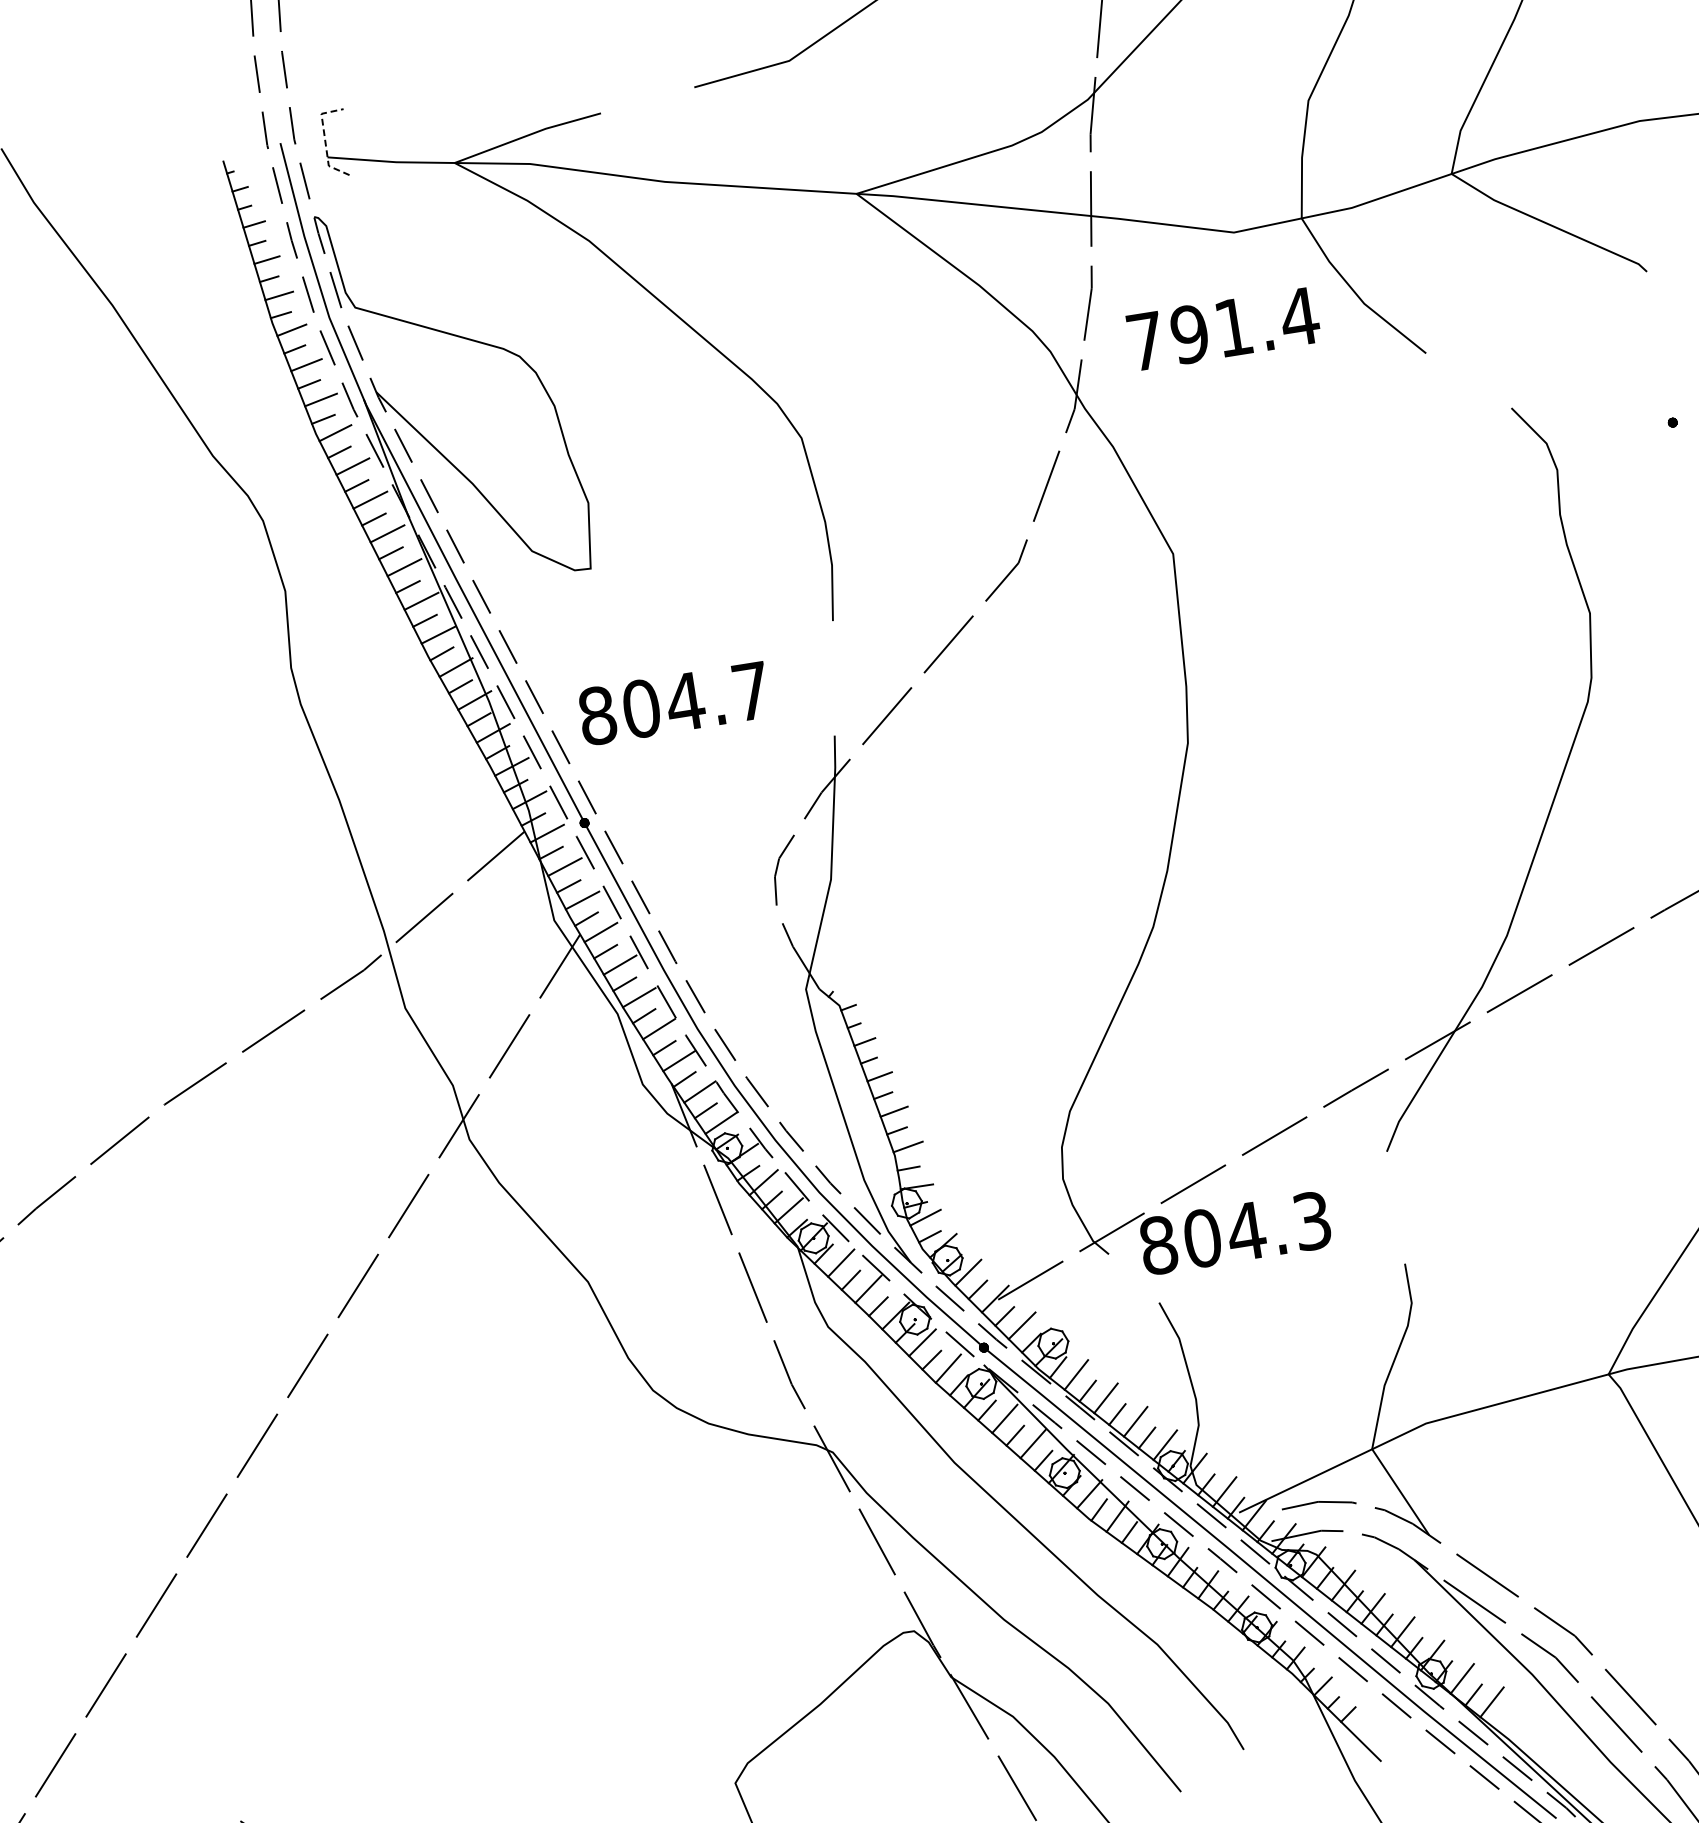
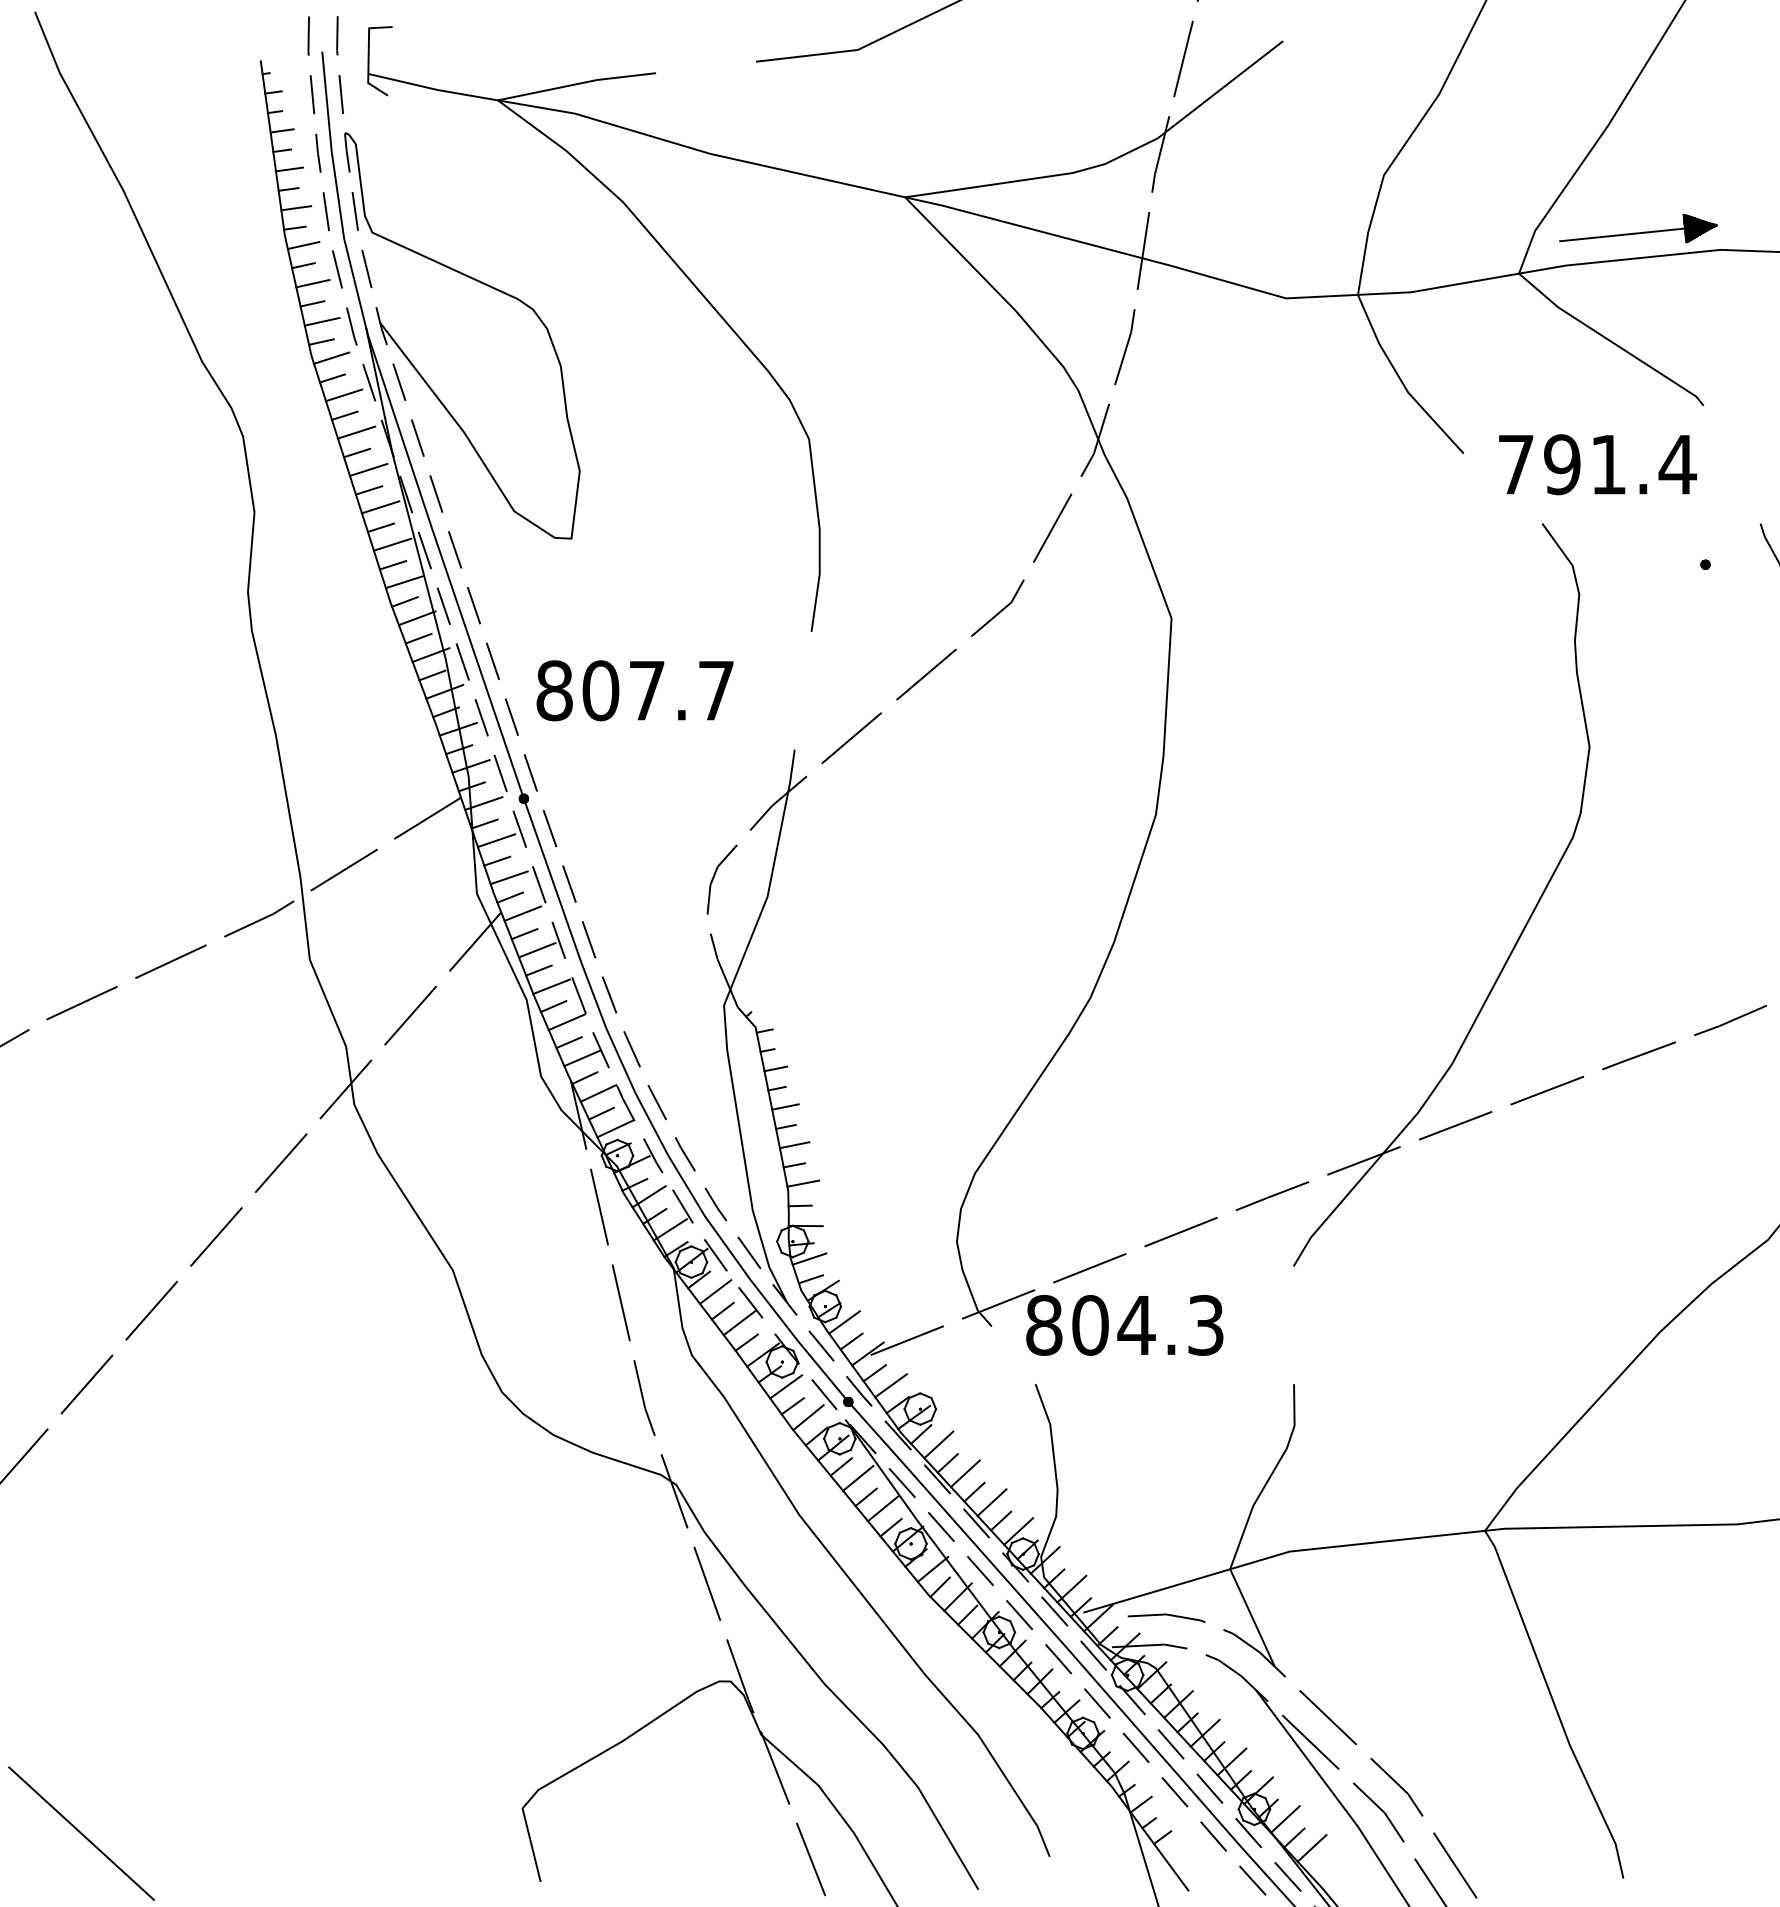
part: (1558, 113) -> (1638, 228), added
line: (324, 139) -> (368, 55), dashed -> solid
text: (1223, 328) -> (1597, 464), moved
text: (684, 701) -> (646, 690), 804.7 -> 807.7

